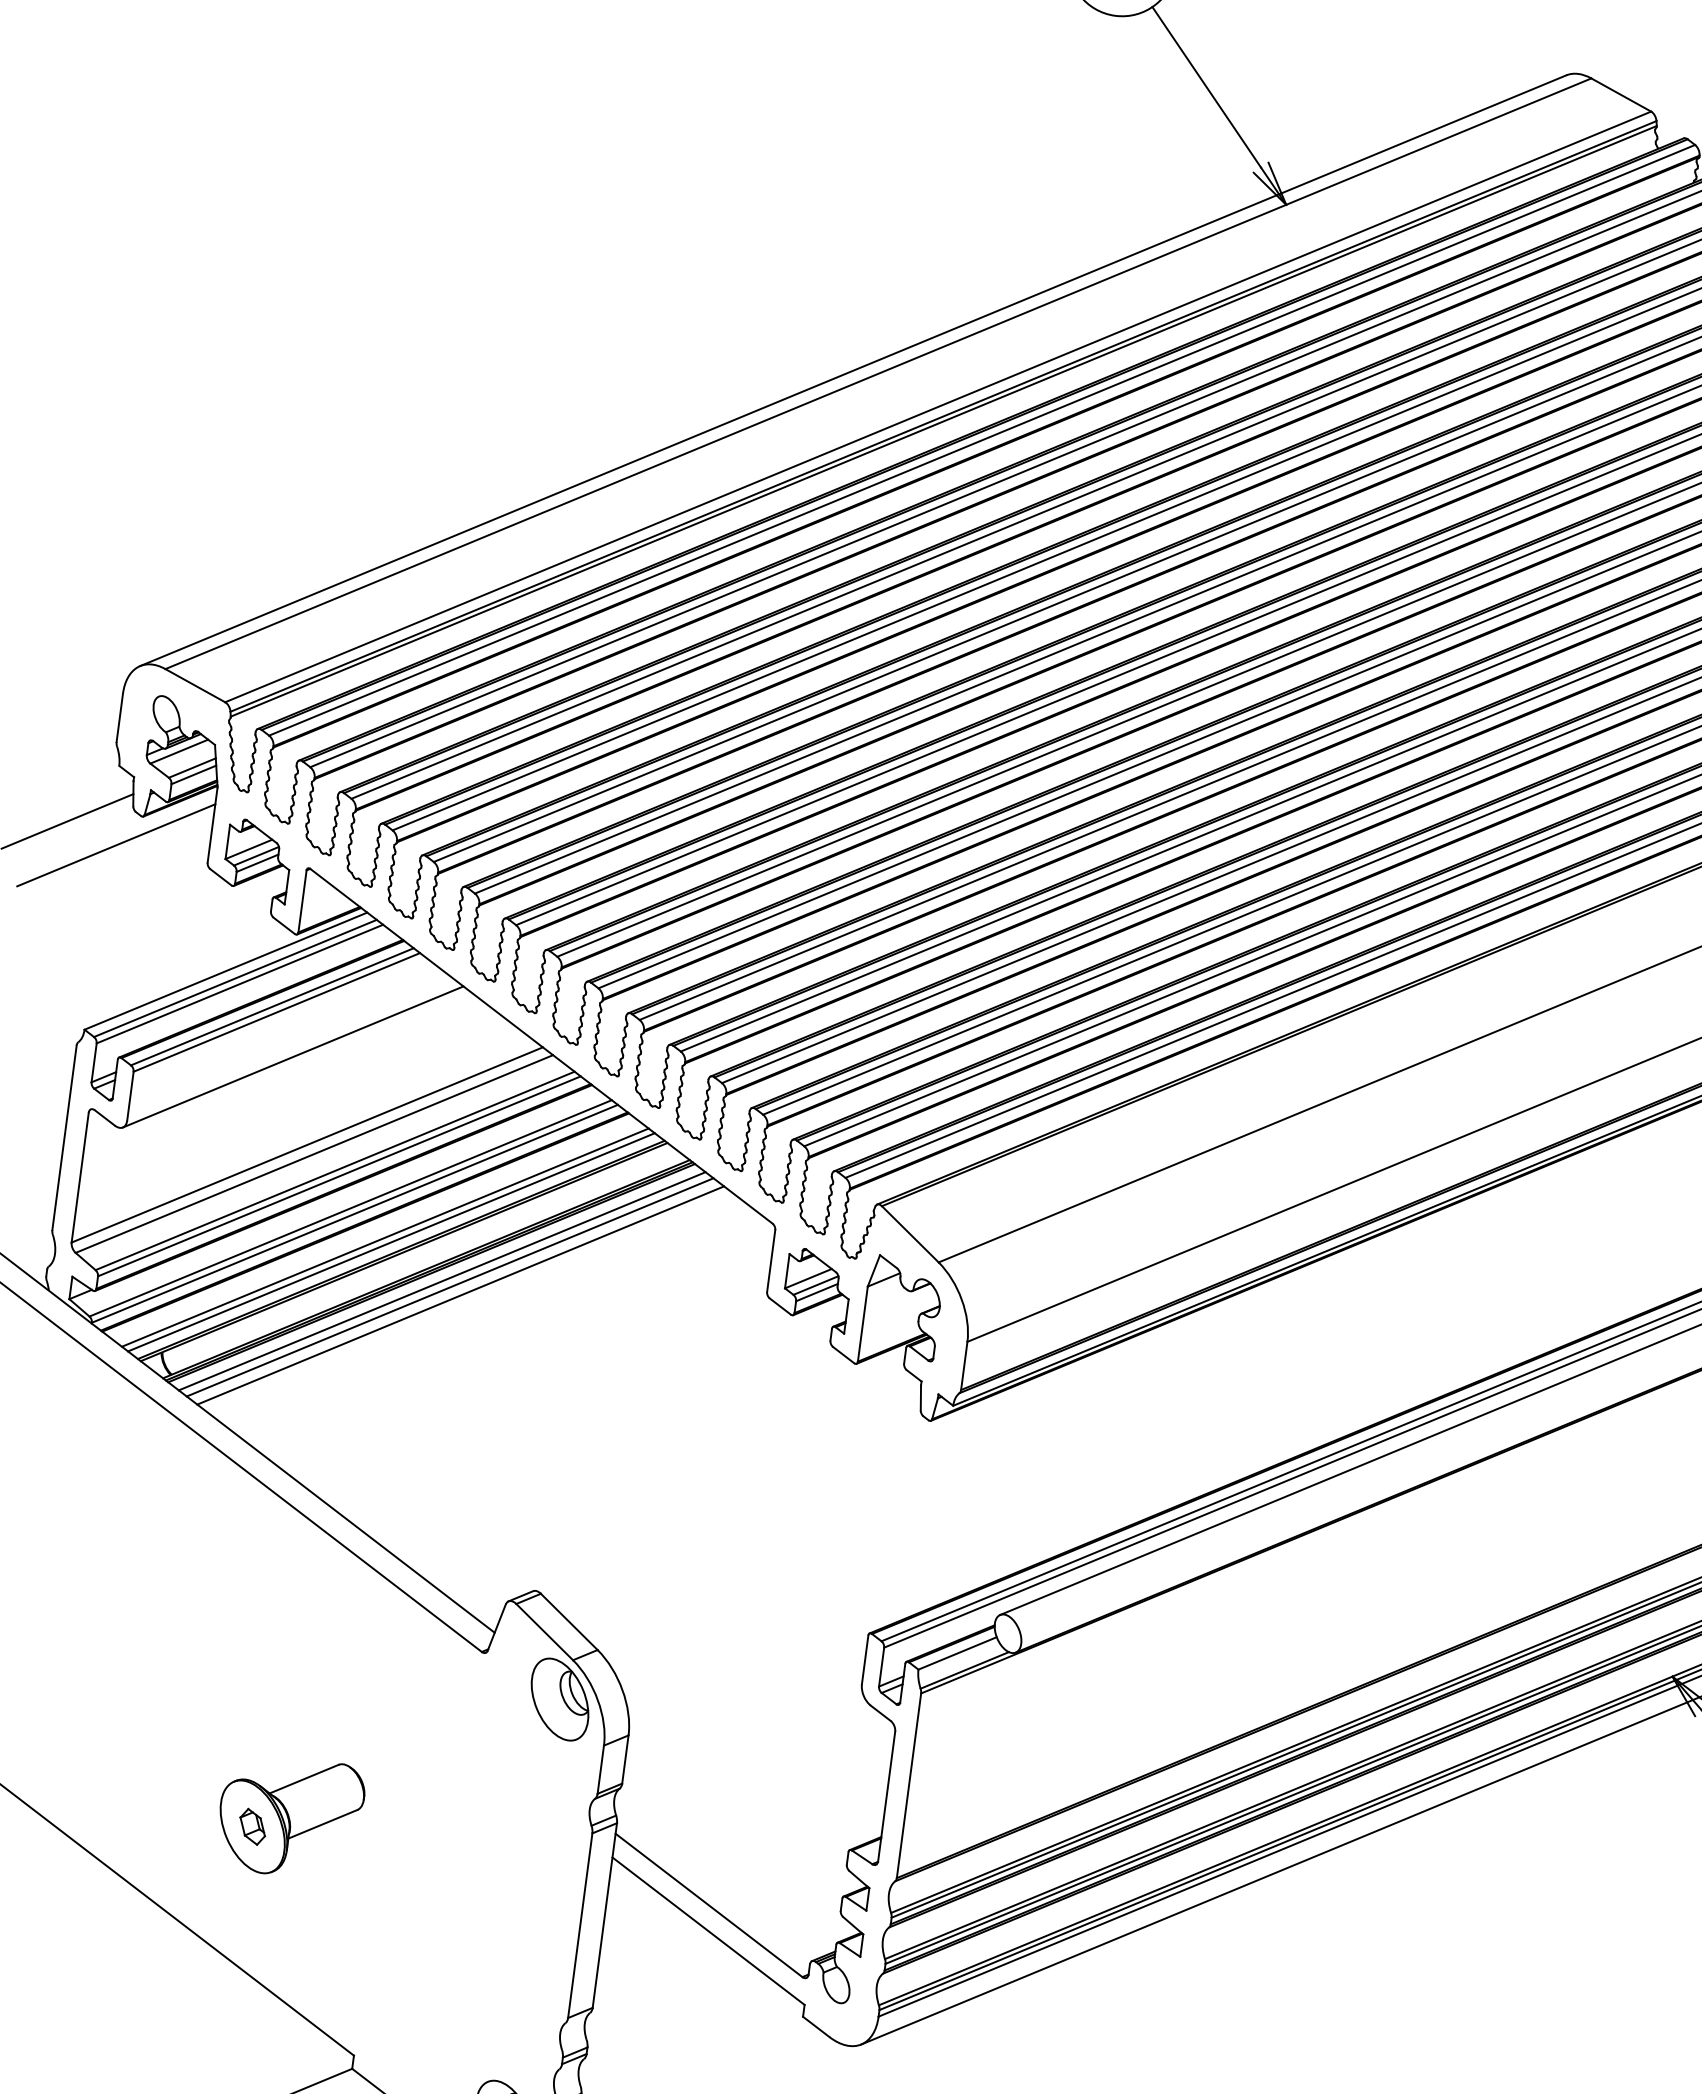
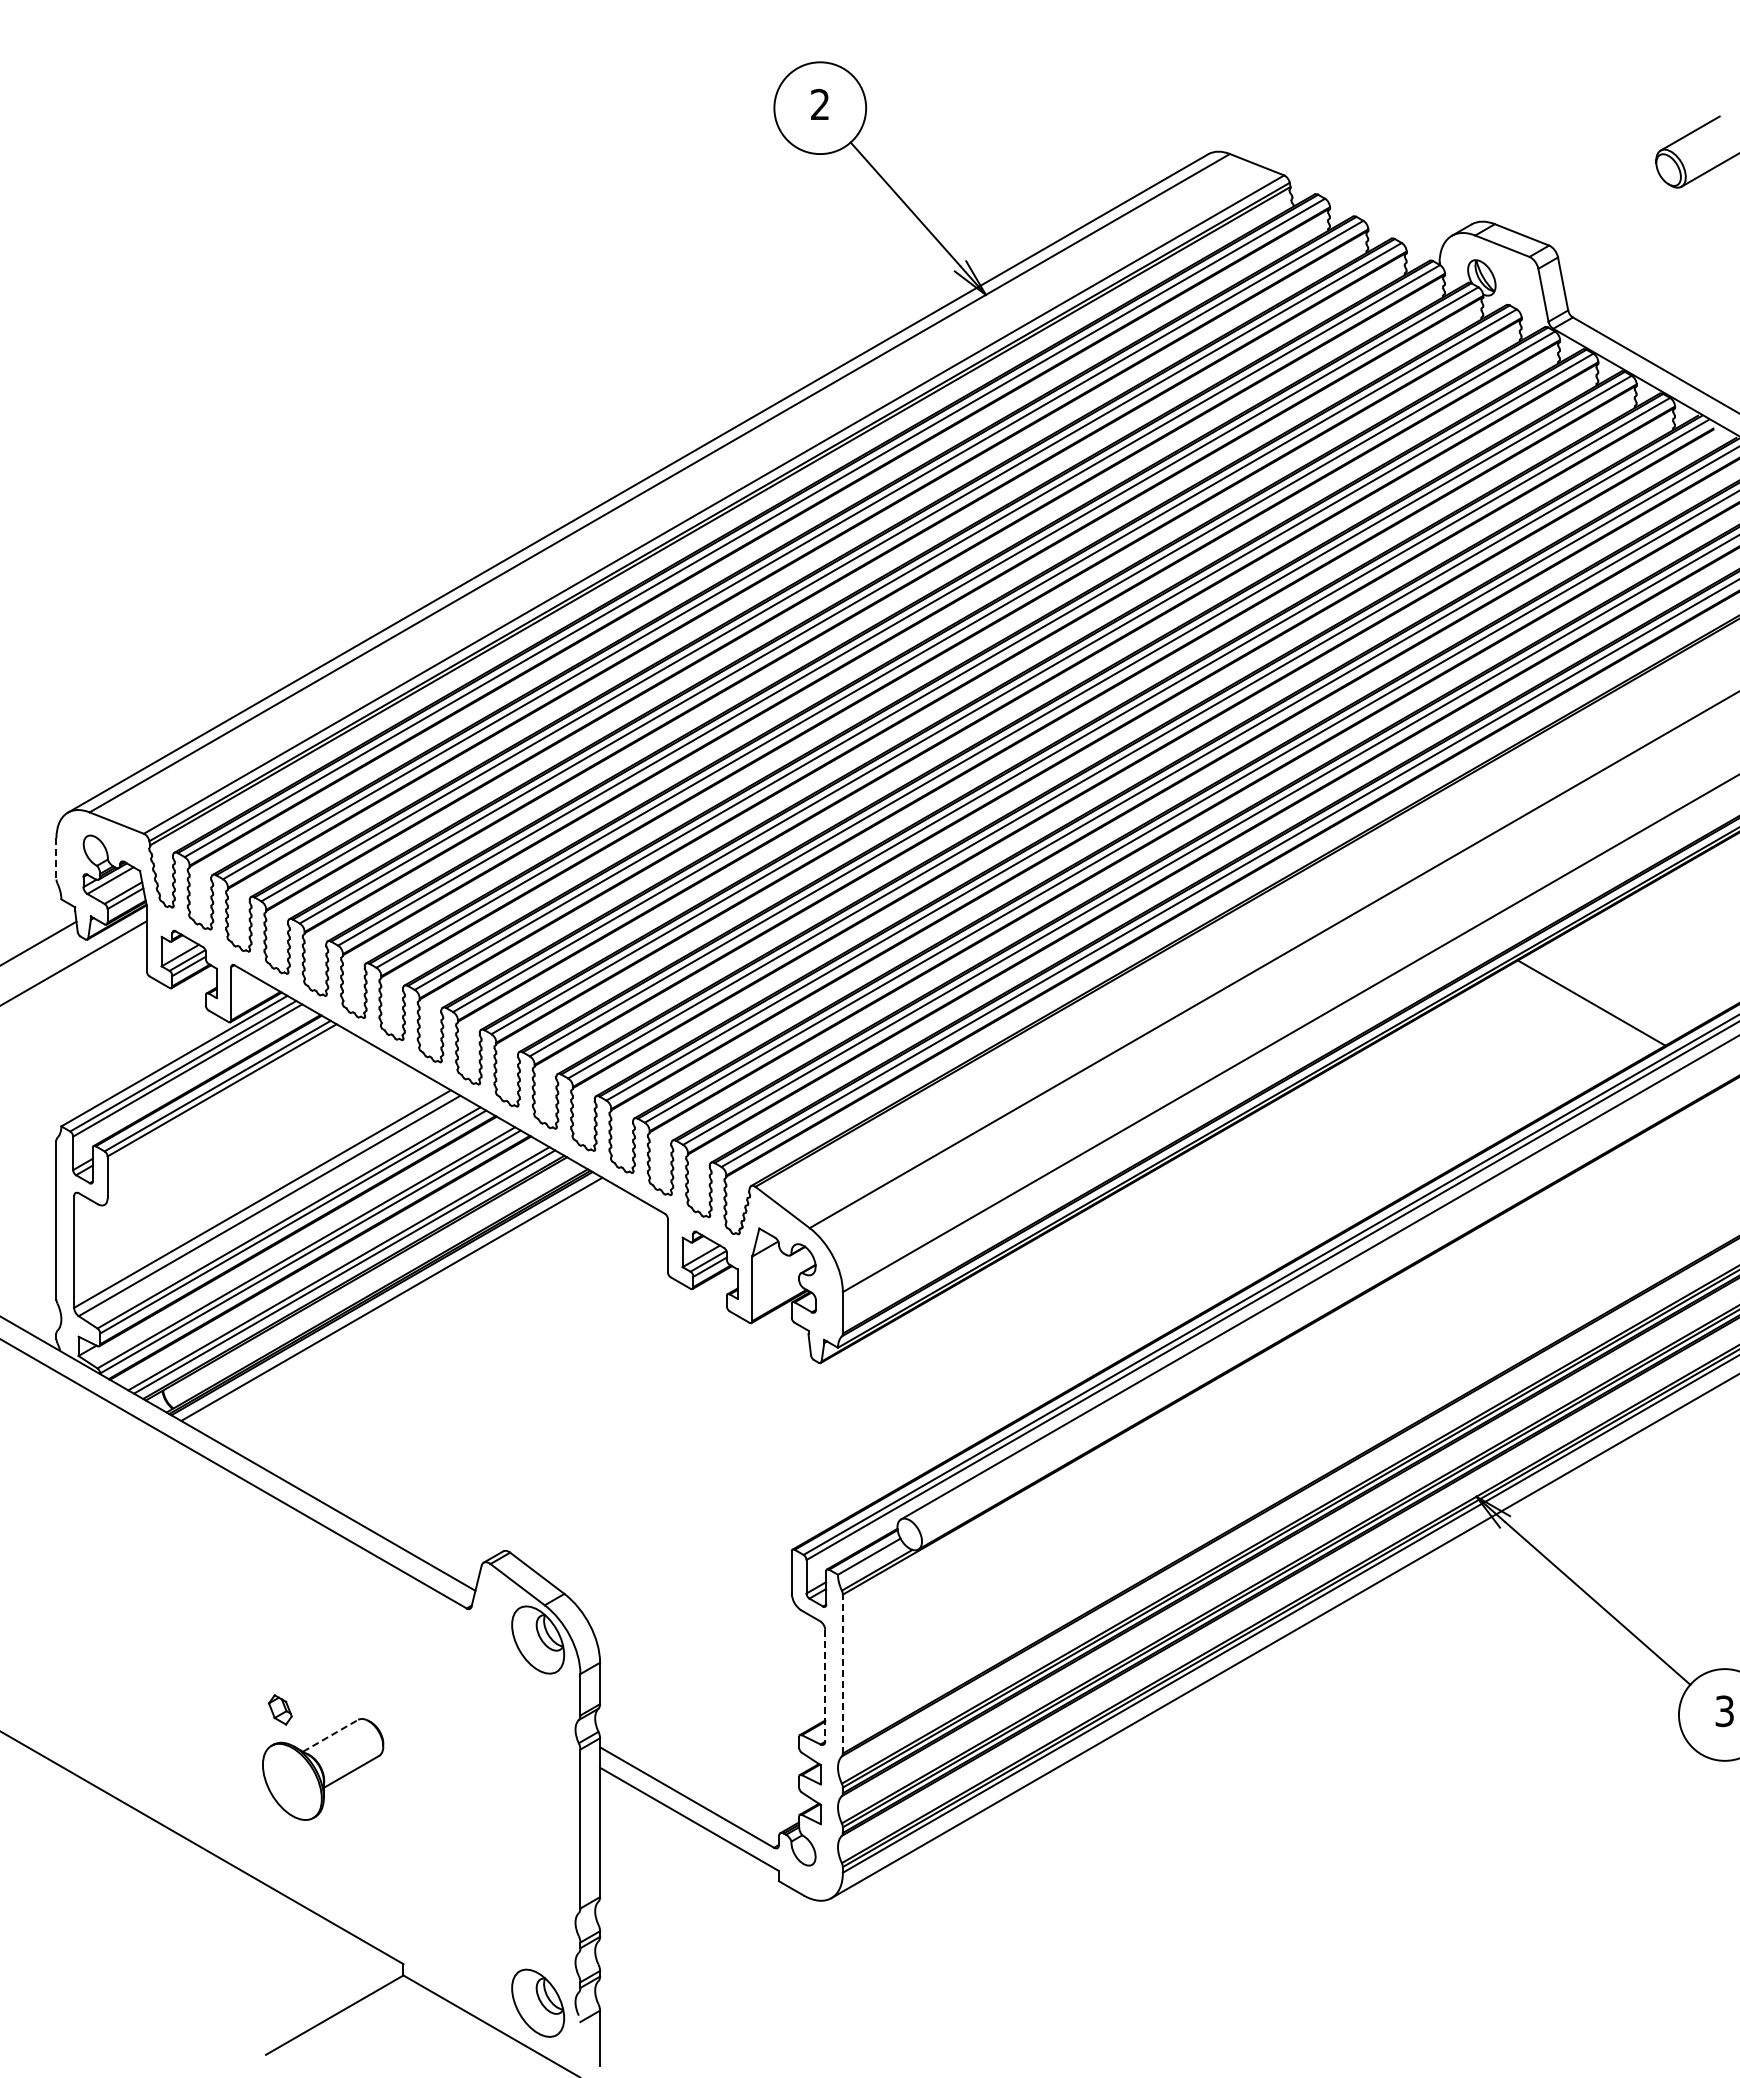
line: (119, 717) -> (56, 858), solid -> dashed
line: (292, 1056) -> (240, 1125), removed
line: (449, 1287) -> (398, 1303), removed
line: (460, 1294) -> (408, 1308), removed
line: (304, 1778) -> (330, 1735), solid -> dashed
line: (908, 1785) -> (842, 1673), solid -> dashed
line: (887, 1796) -> (825, 1685), solid -> dashed
part: (251, 1826) -> (279, 1709), moved

